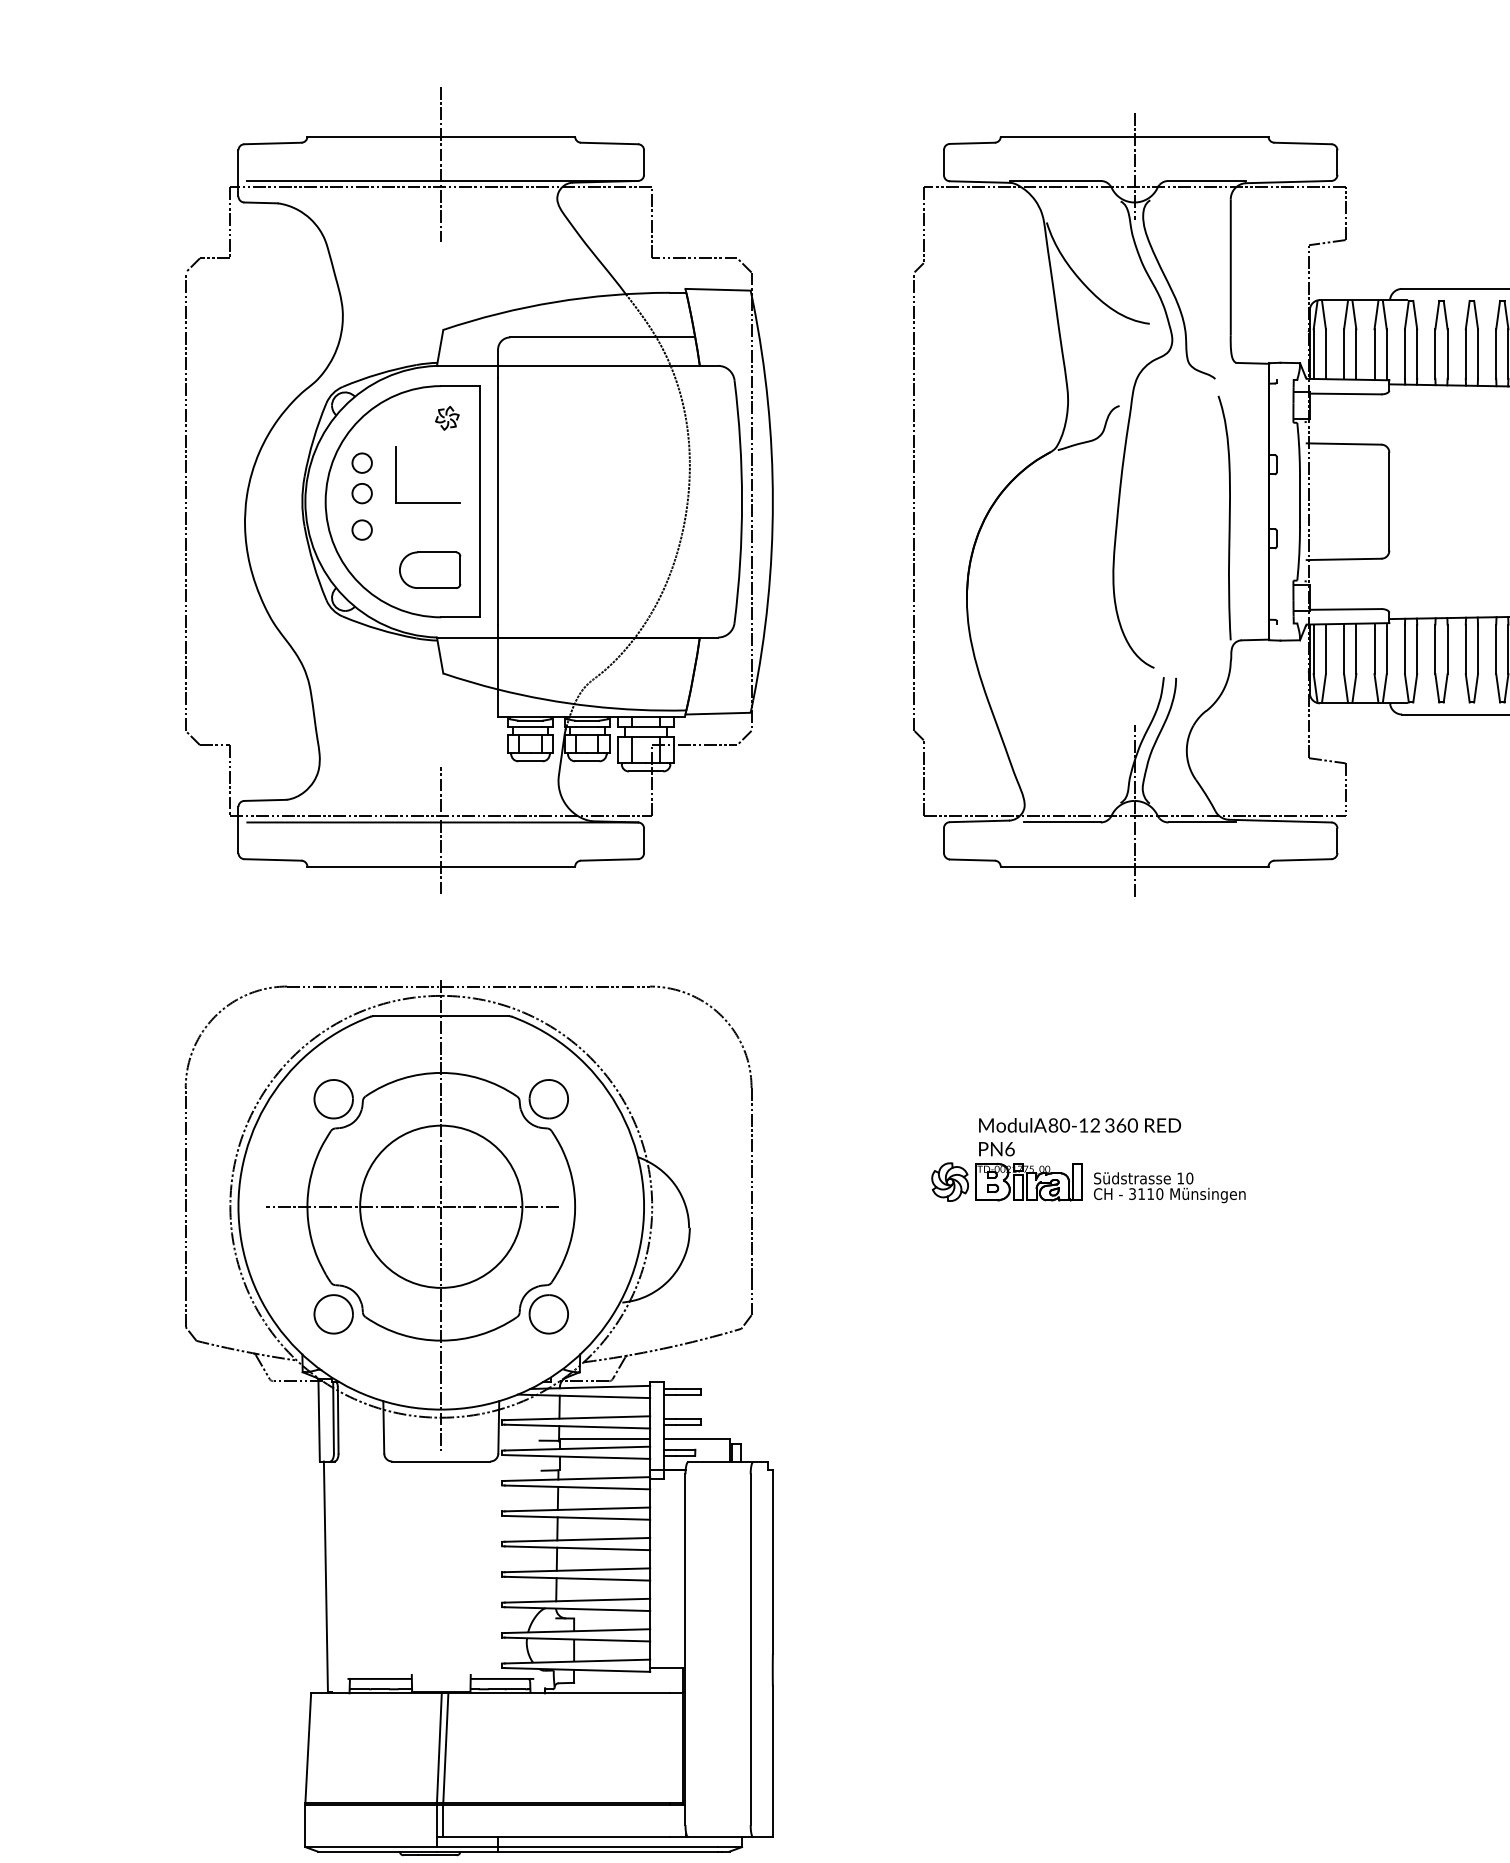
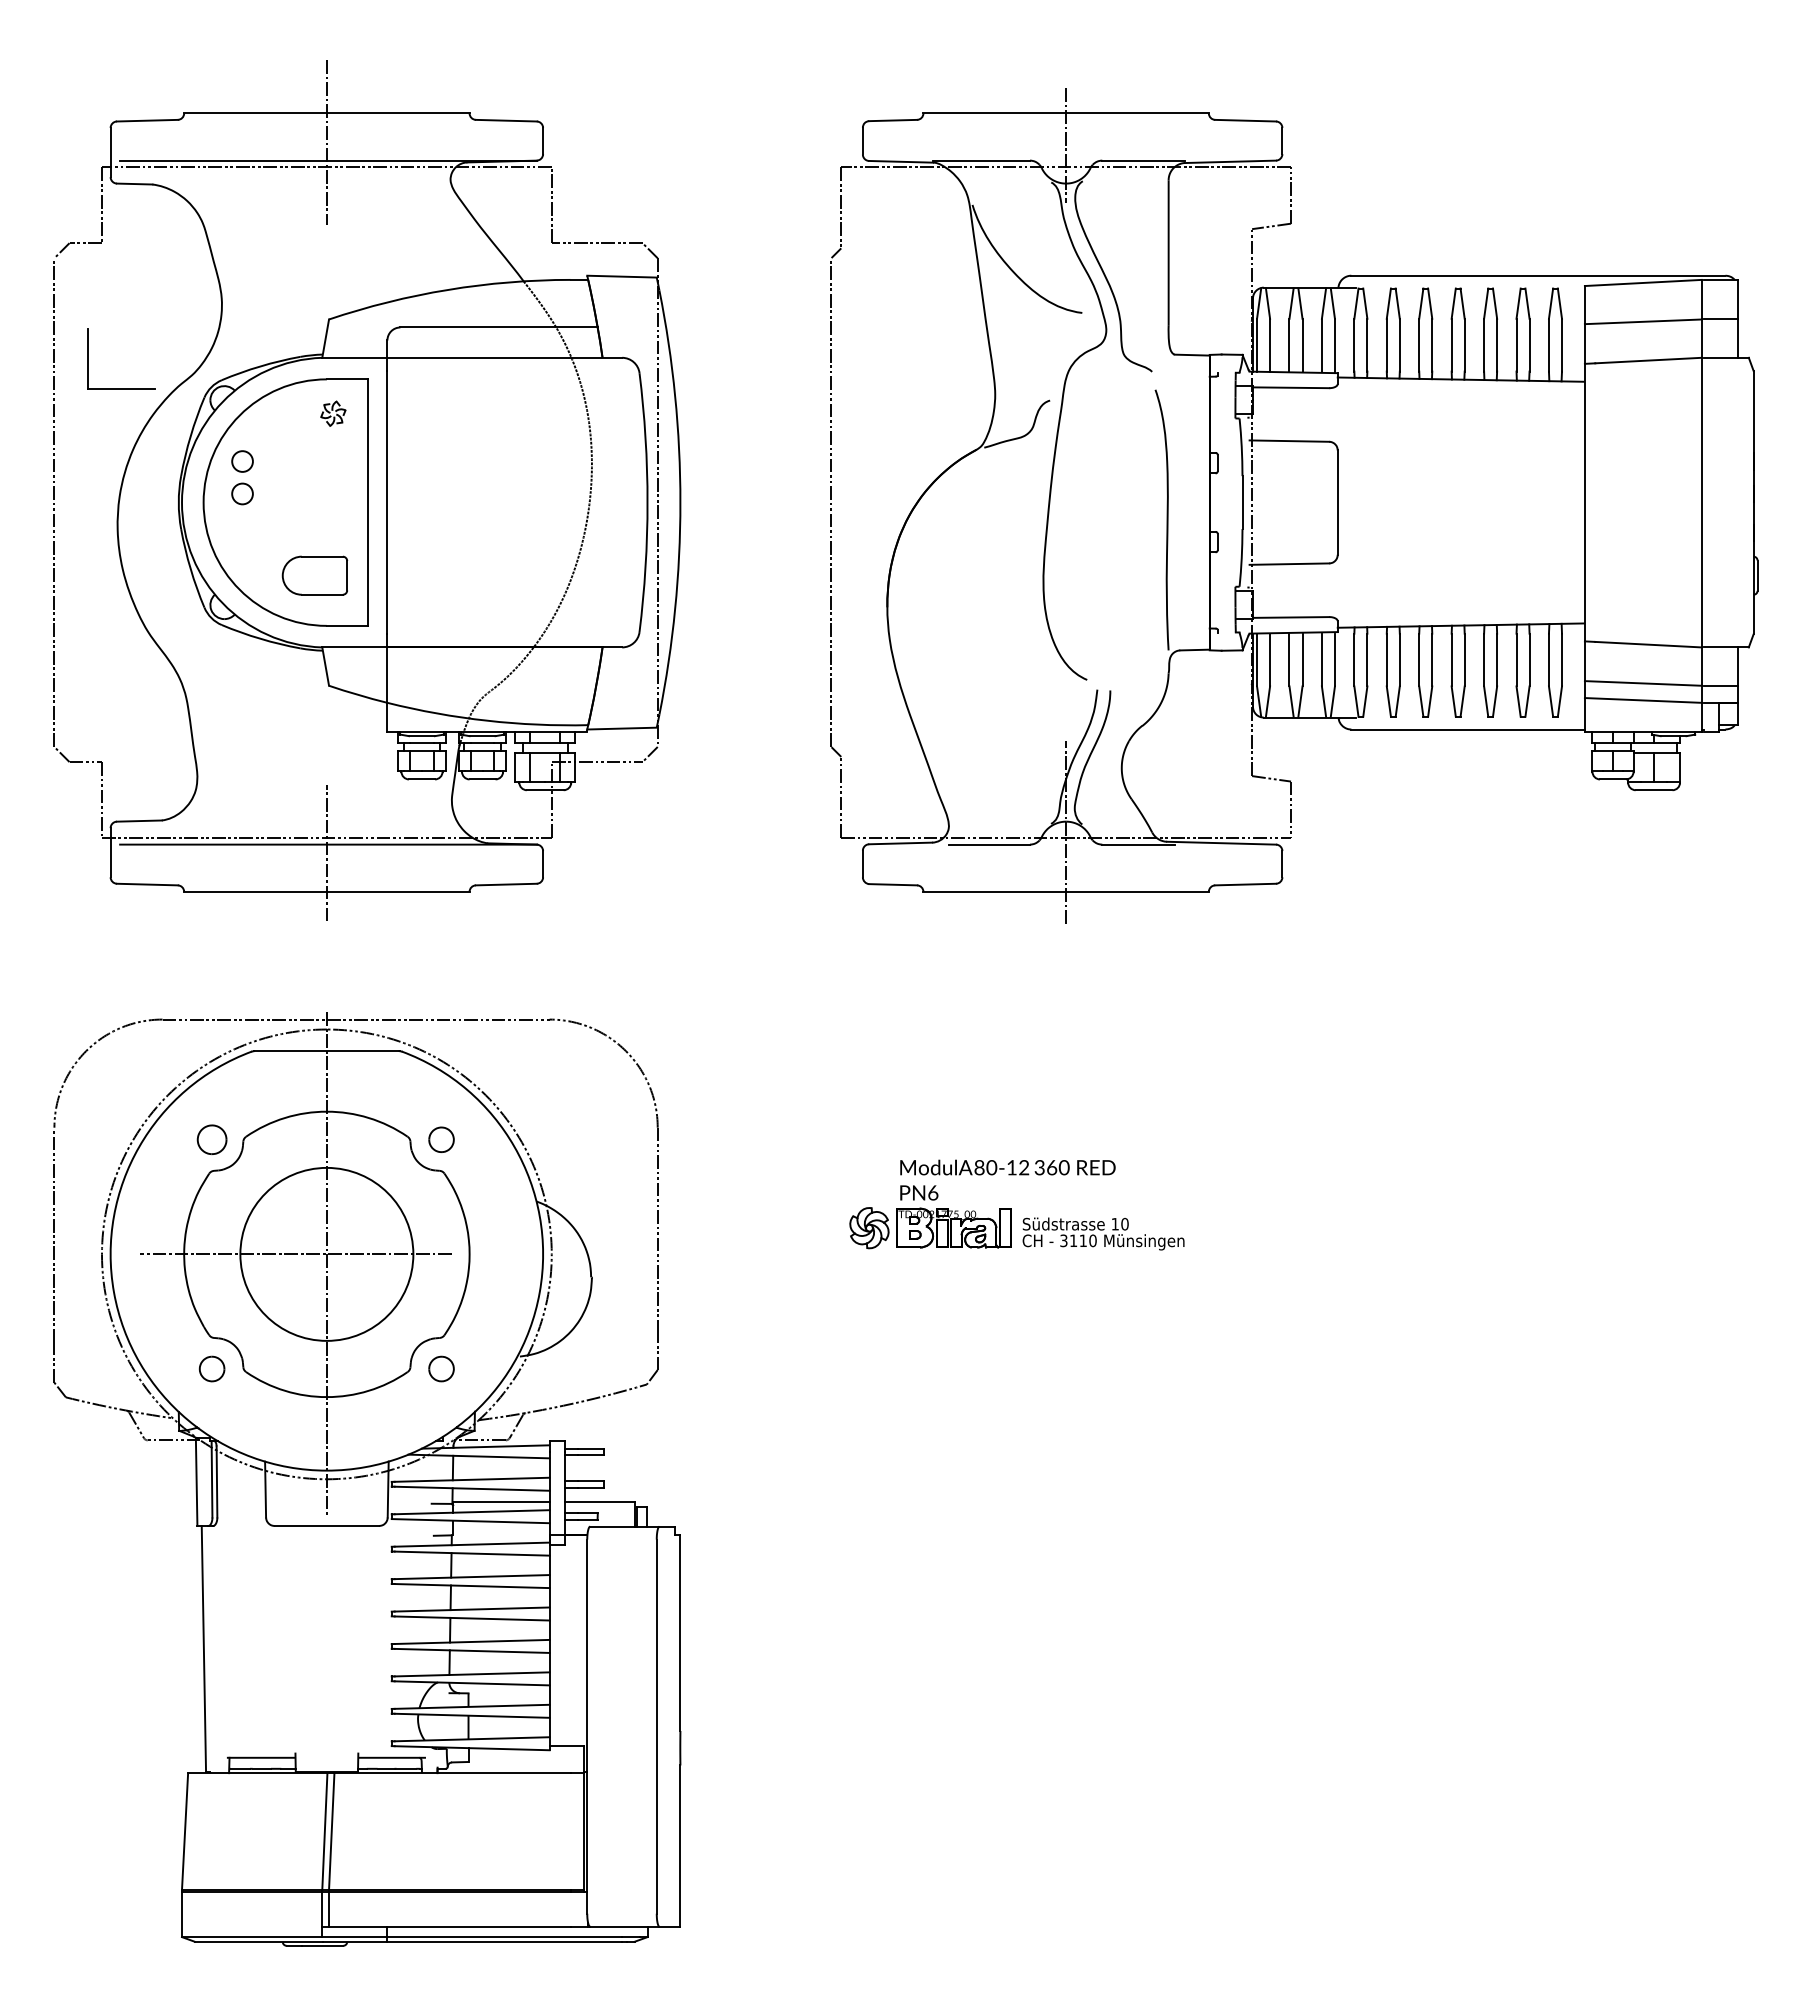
part: (427, 502) -> (121, 388), moved
circle: (362, 529) -> (242, 532), removed
part: (333, 1099) -> (211, 1139), size x0.7
part: (548, 1099) -> (441, 1139), size x0.6
part: (333, 1313) -> (211, 1368), size x0.6
part: (548, 1313) -> (441, 1368), size x0.6

